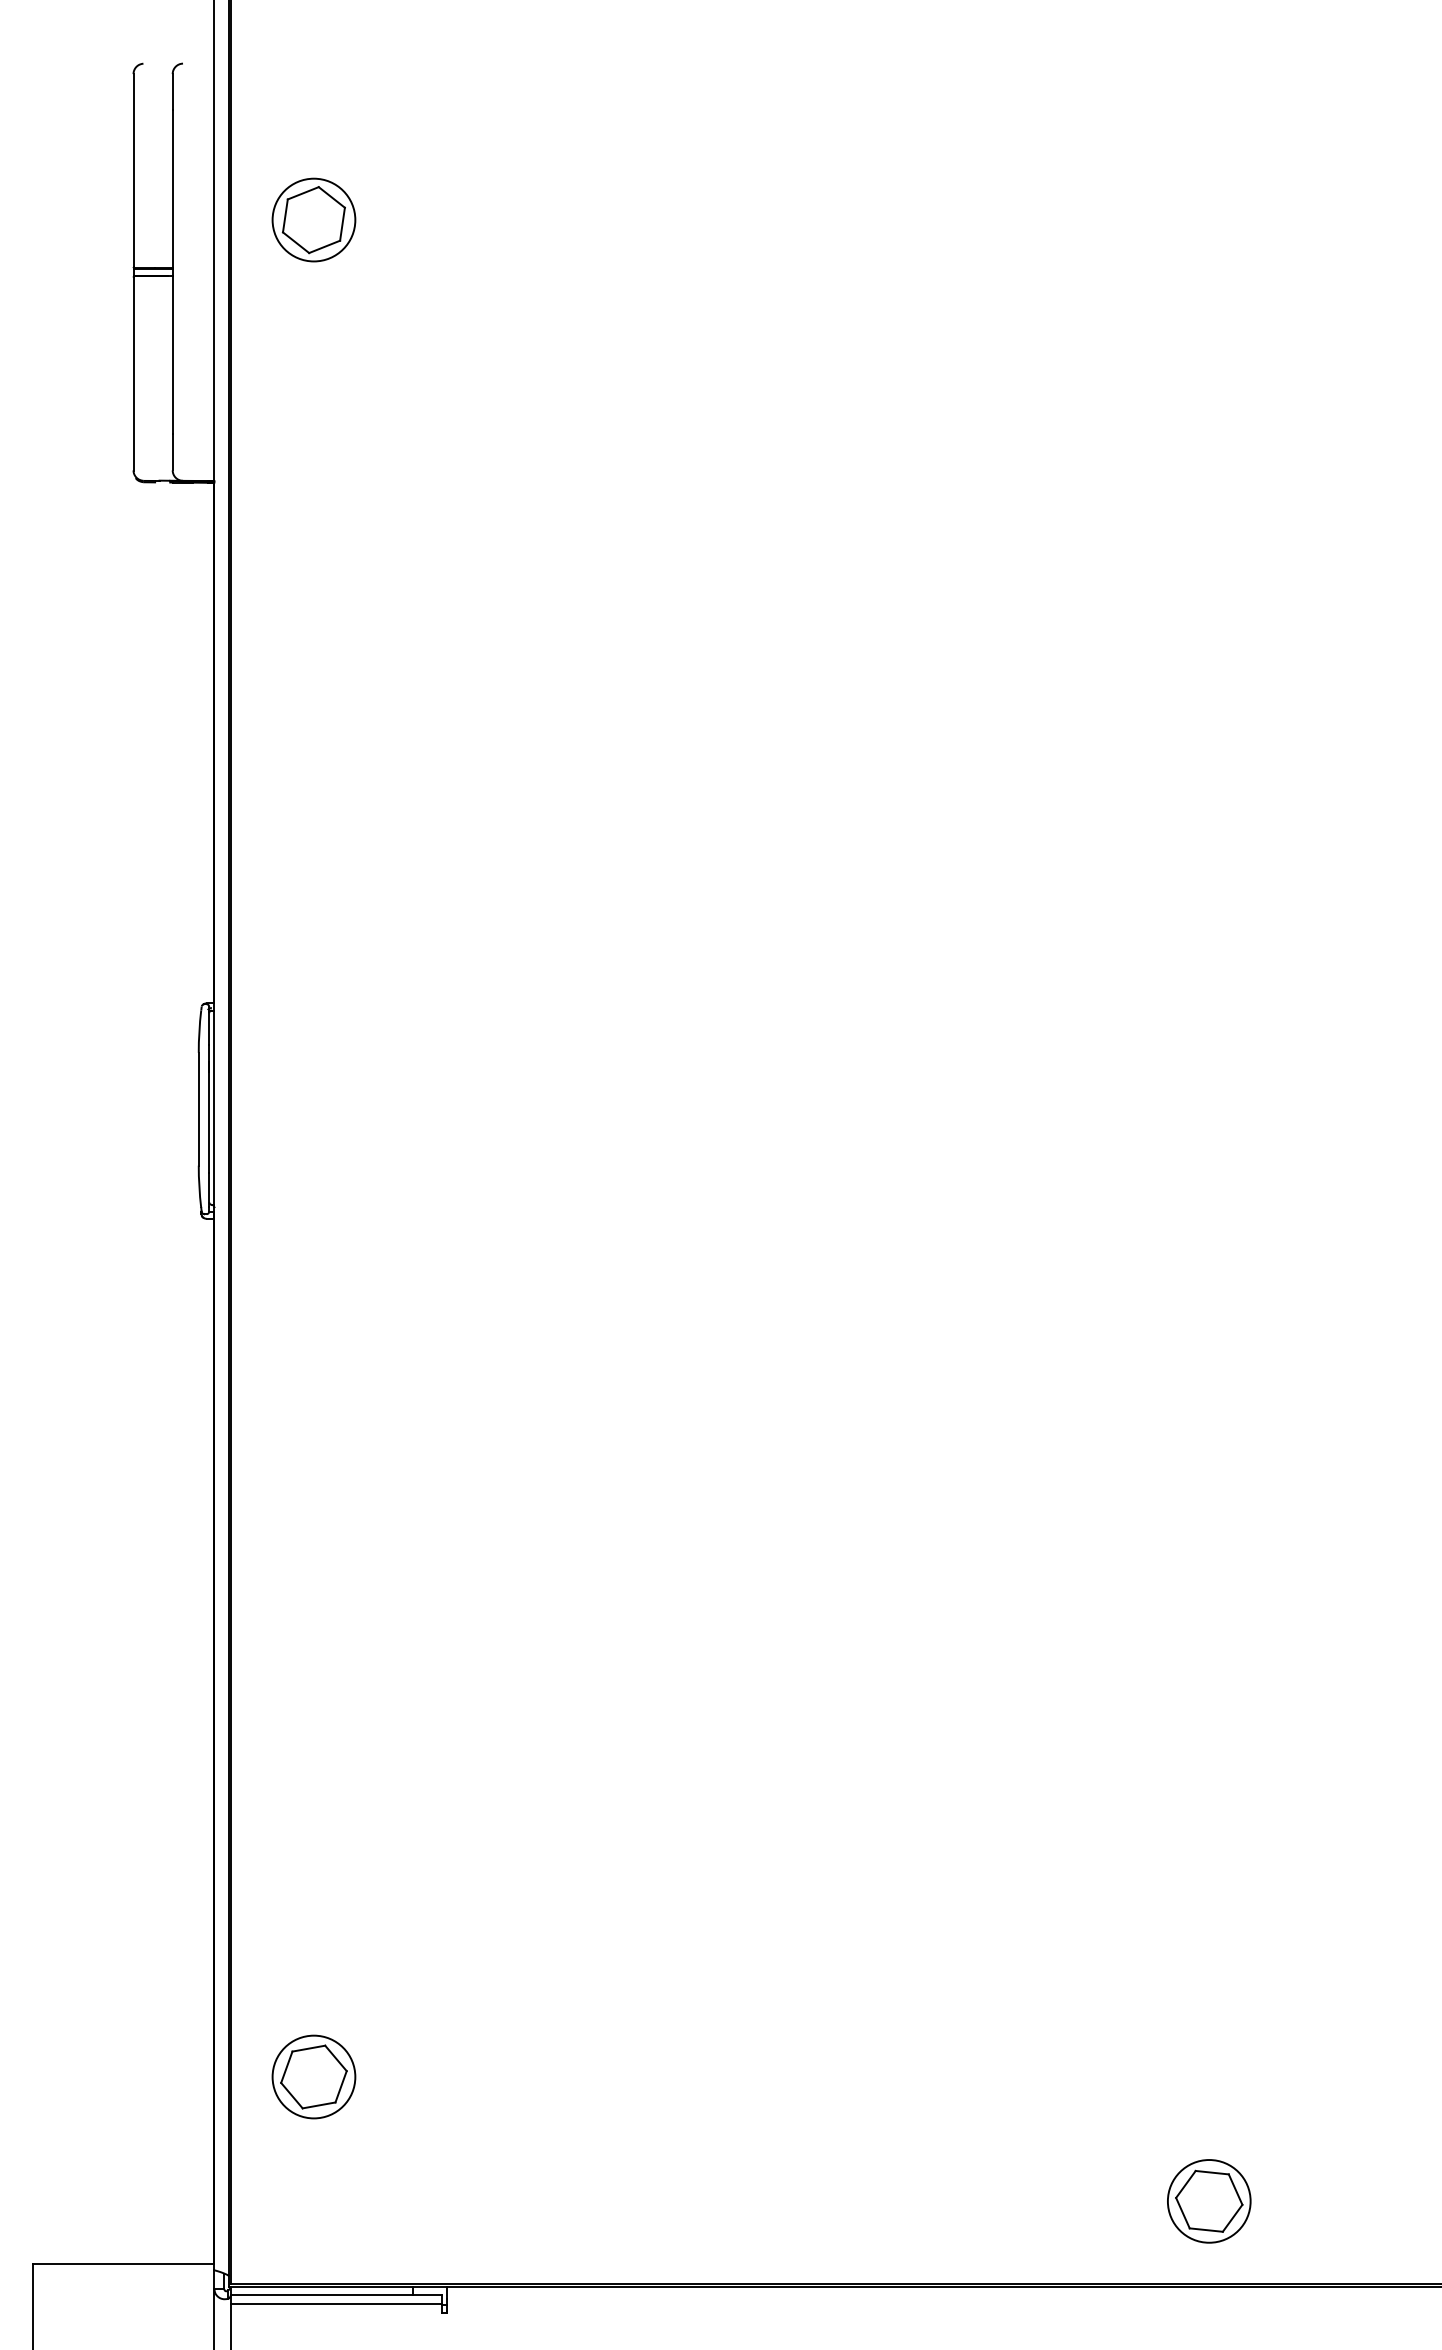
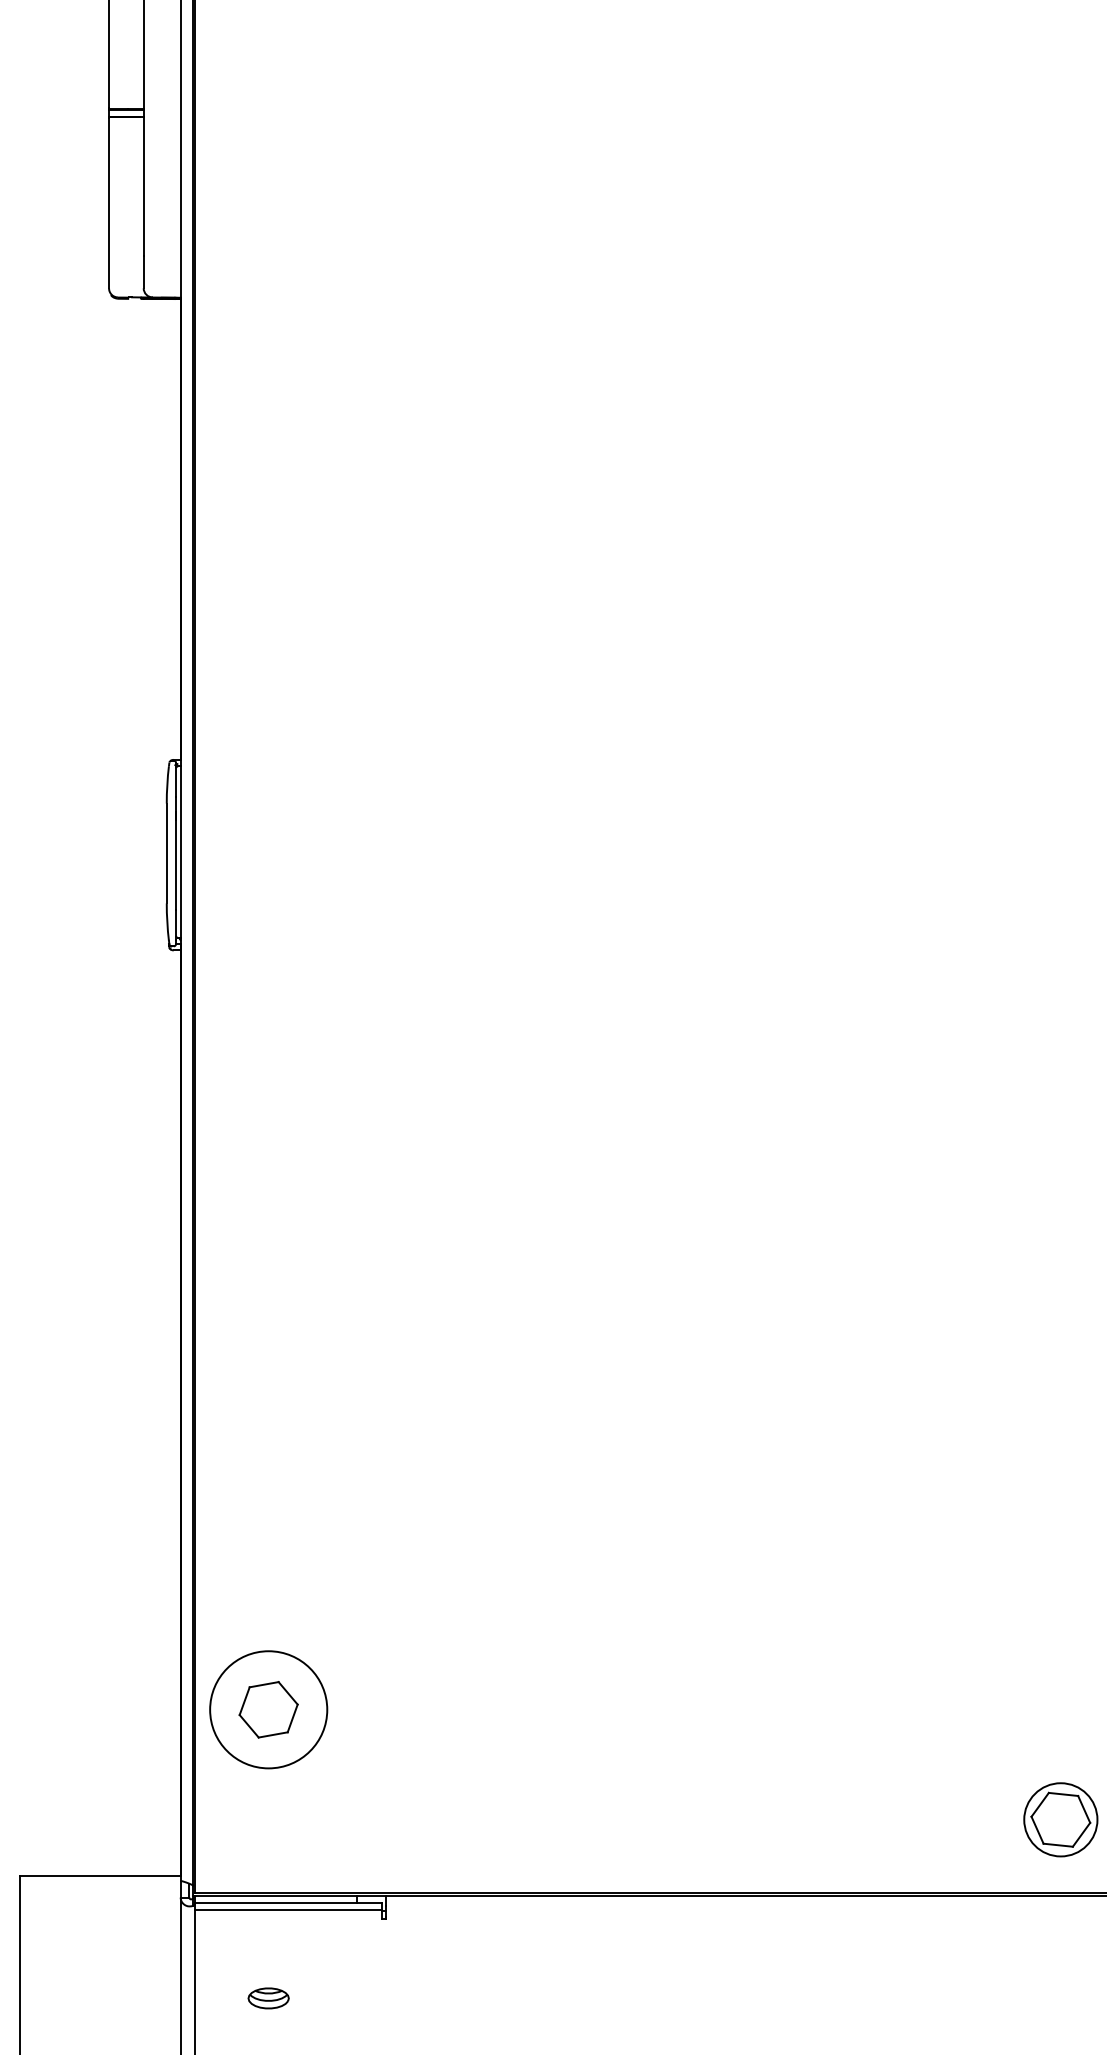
part: (313, 219) -> (268, 66), removed
circle: (313, 2076) -> (268, 1709), size x1.6

